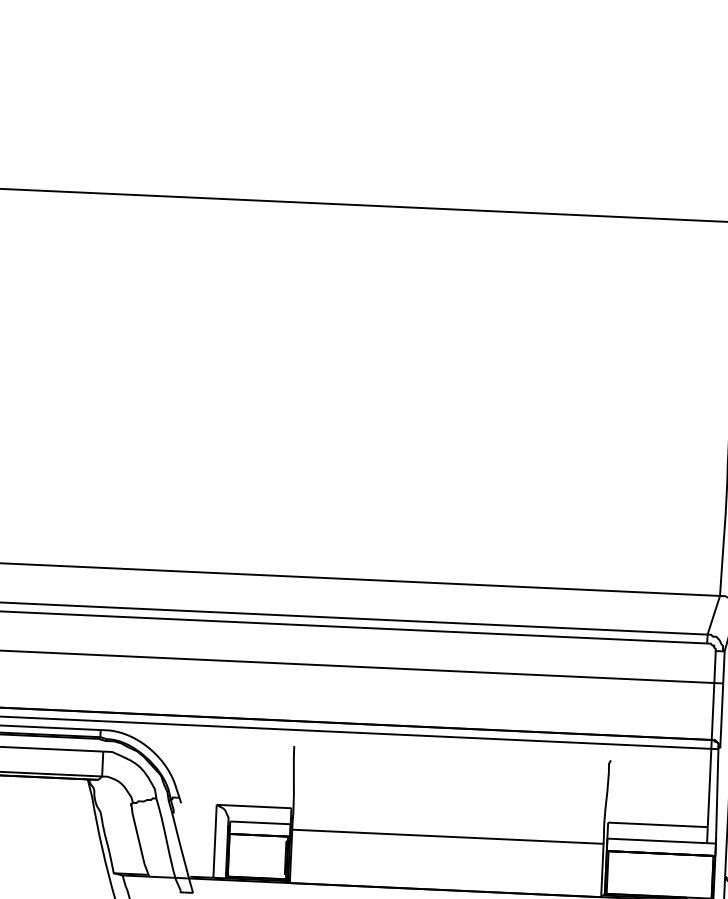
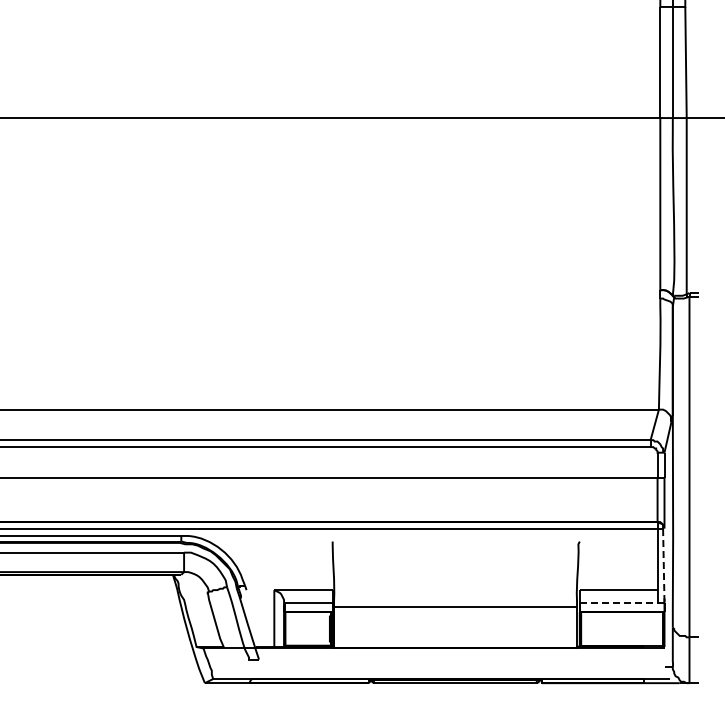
line: (716, 795) -> (663, 565), solid -> dashed
line: (657, 840) -> (618, 602), solid -> dashed

